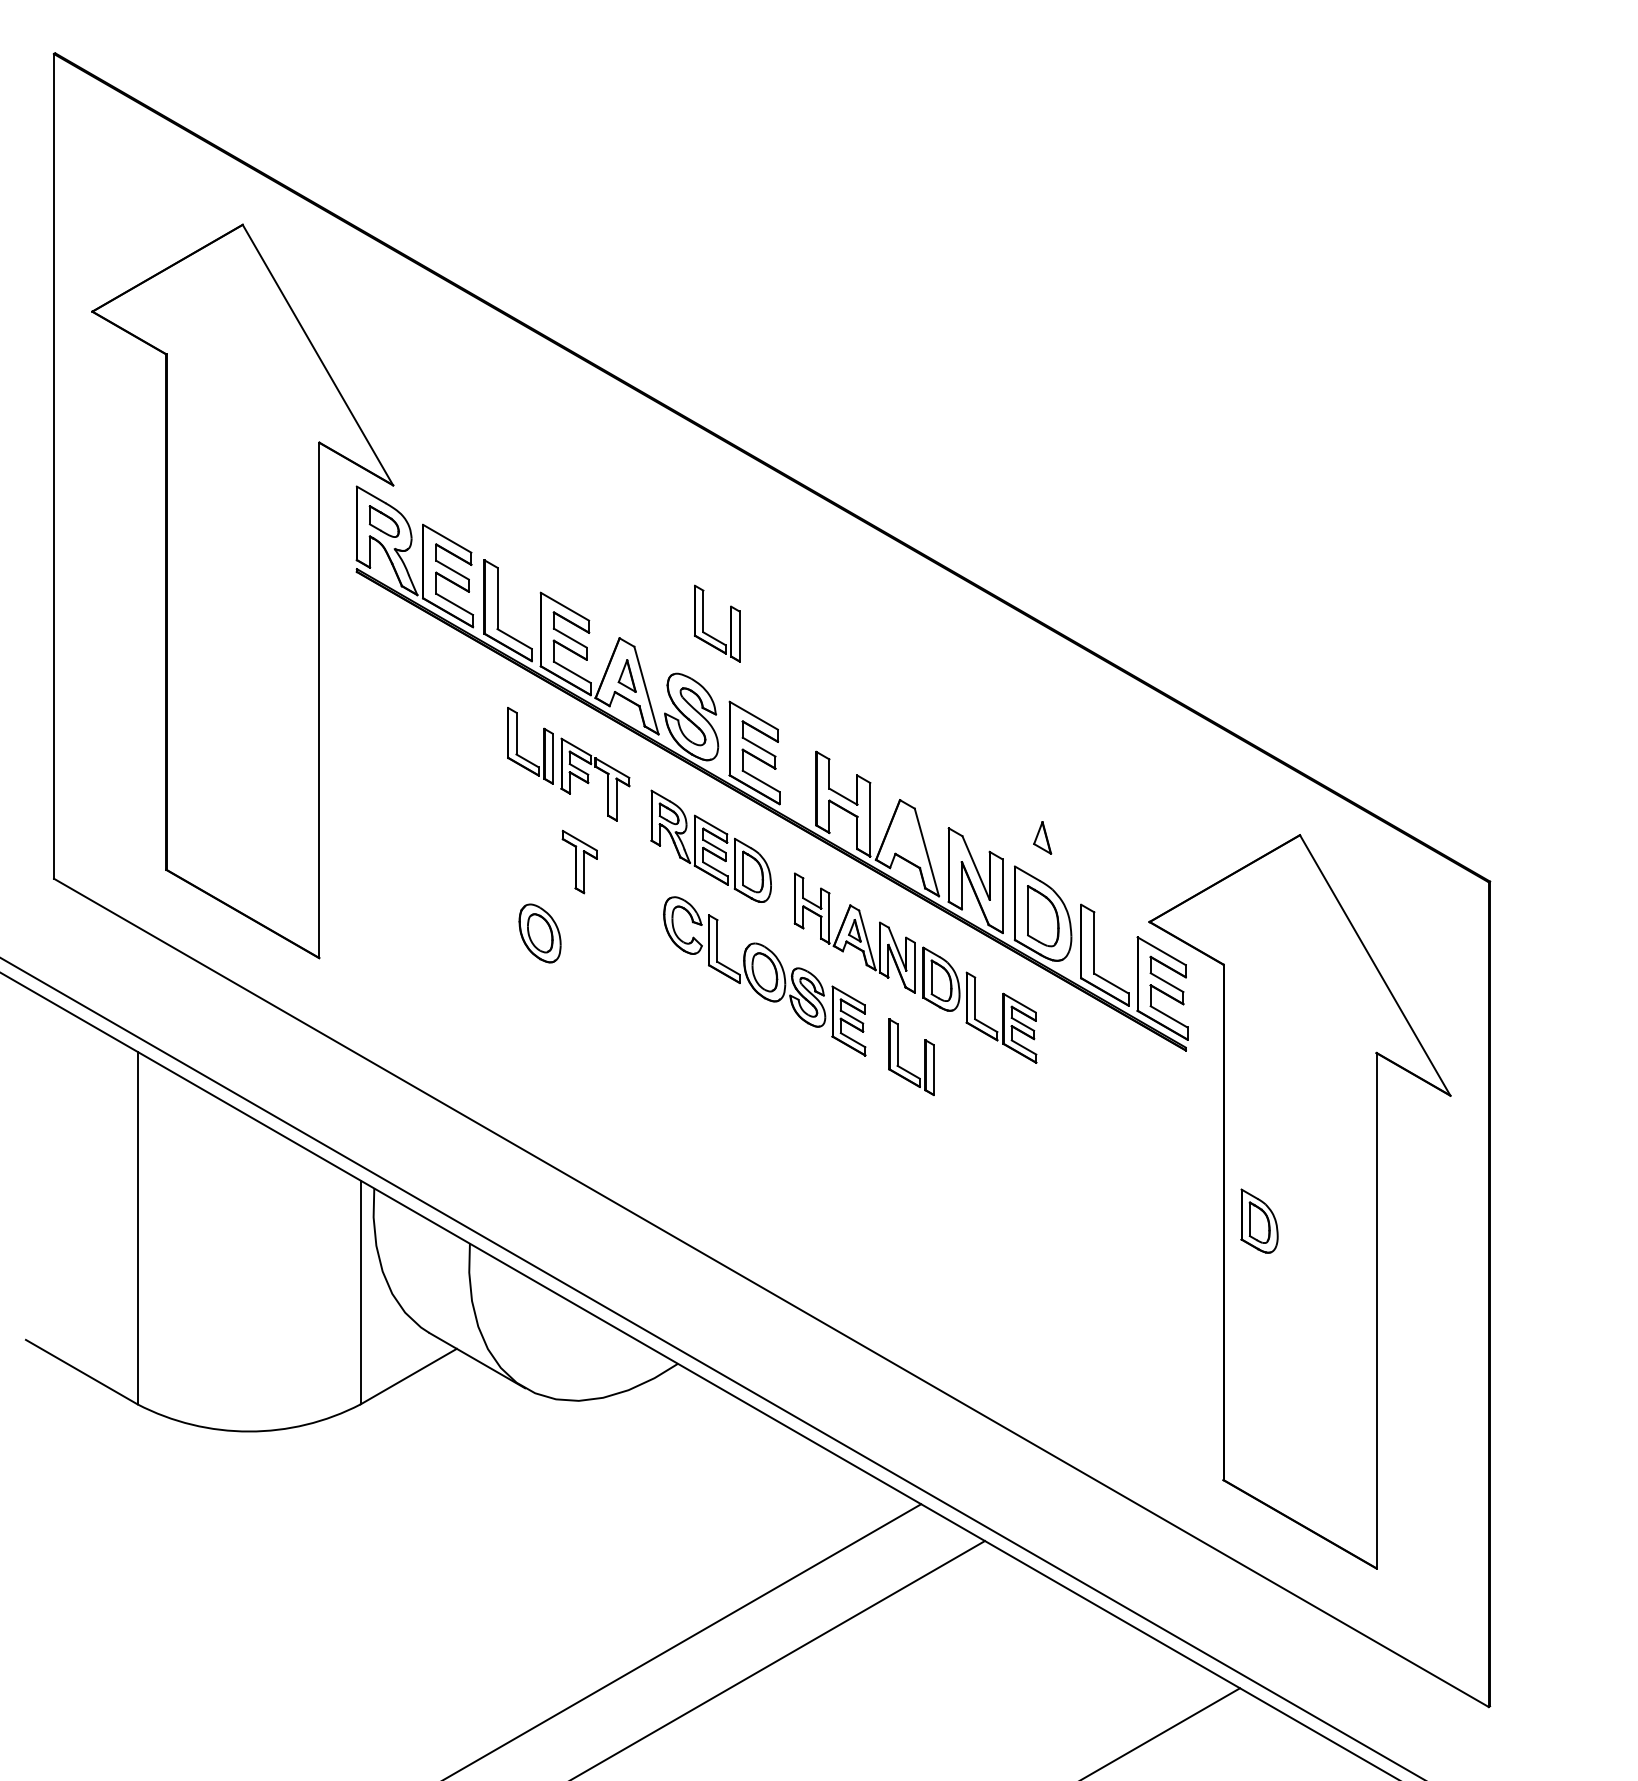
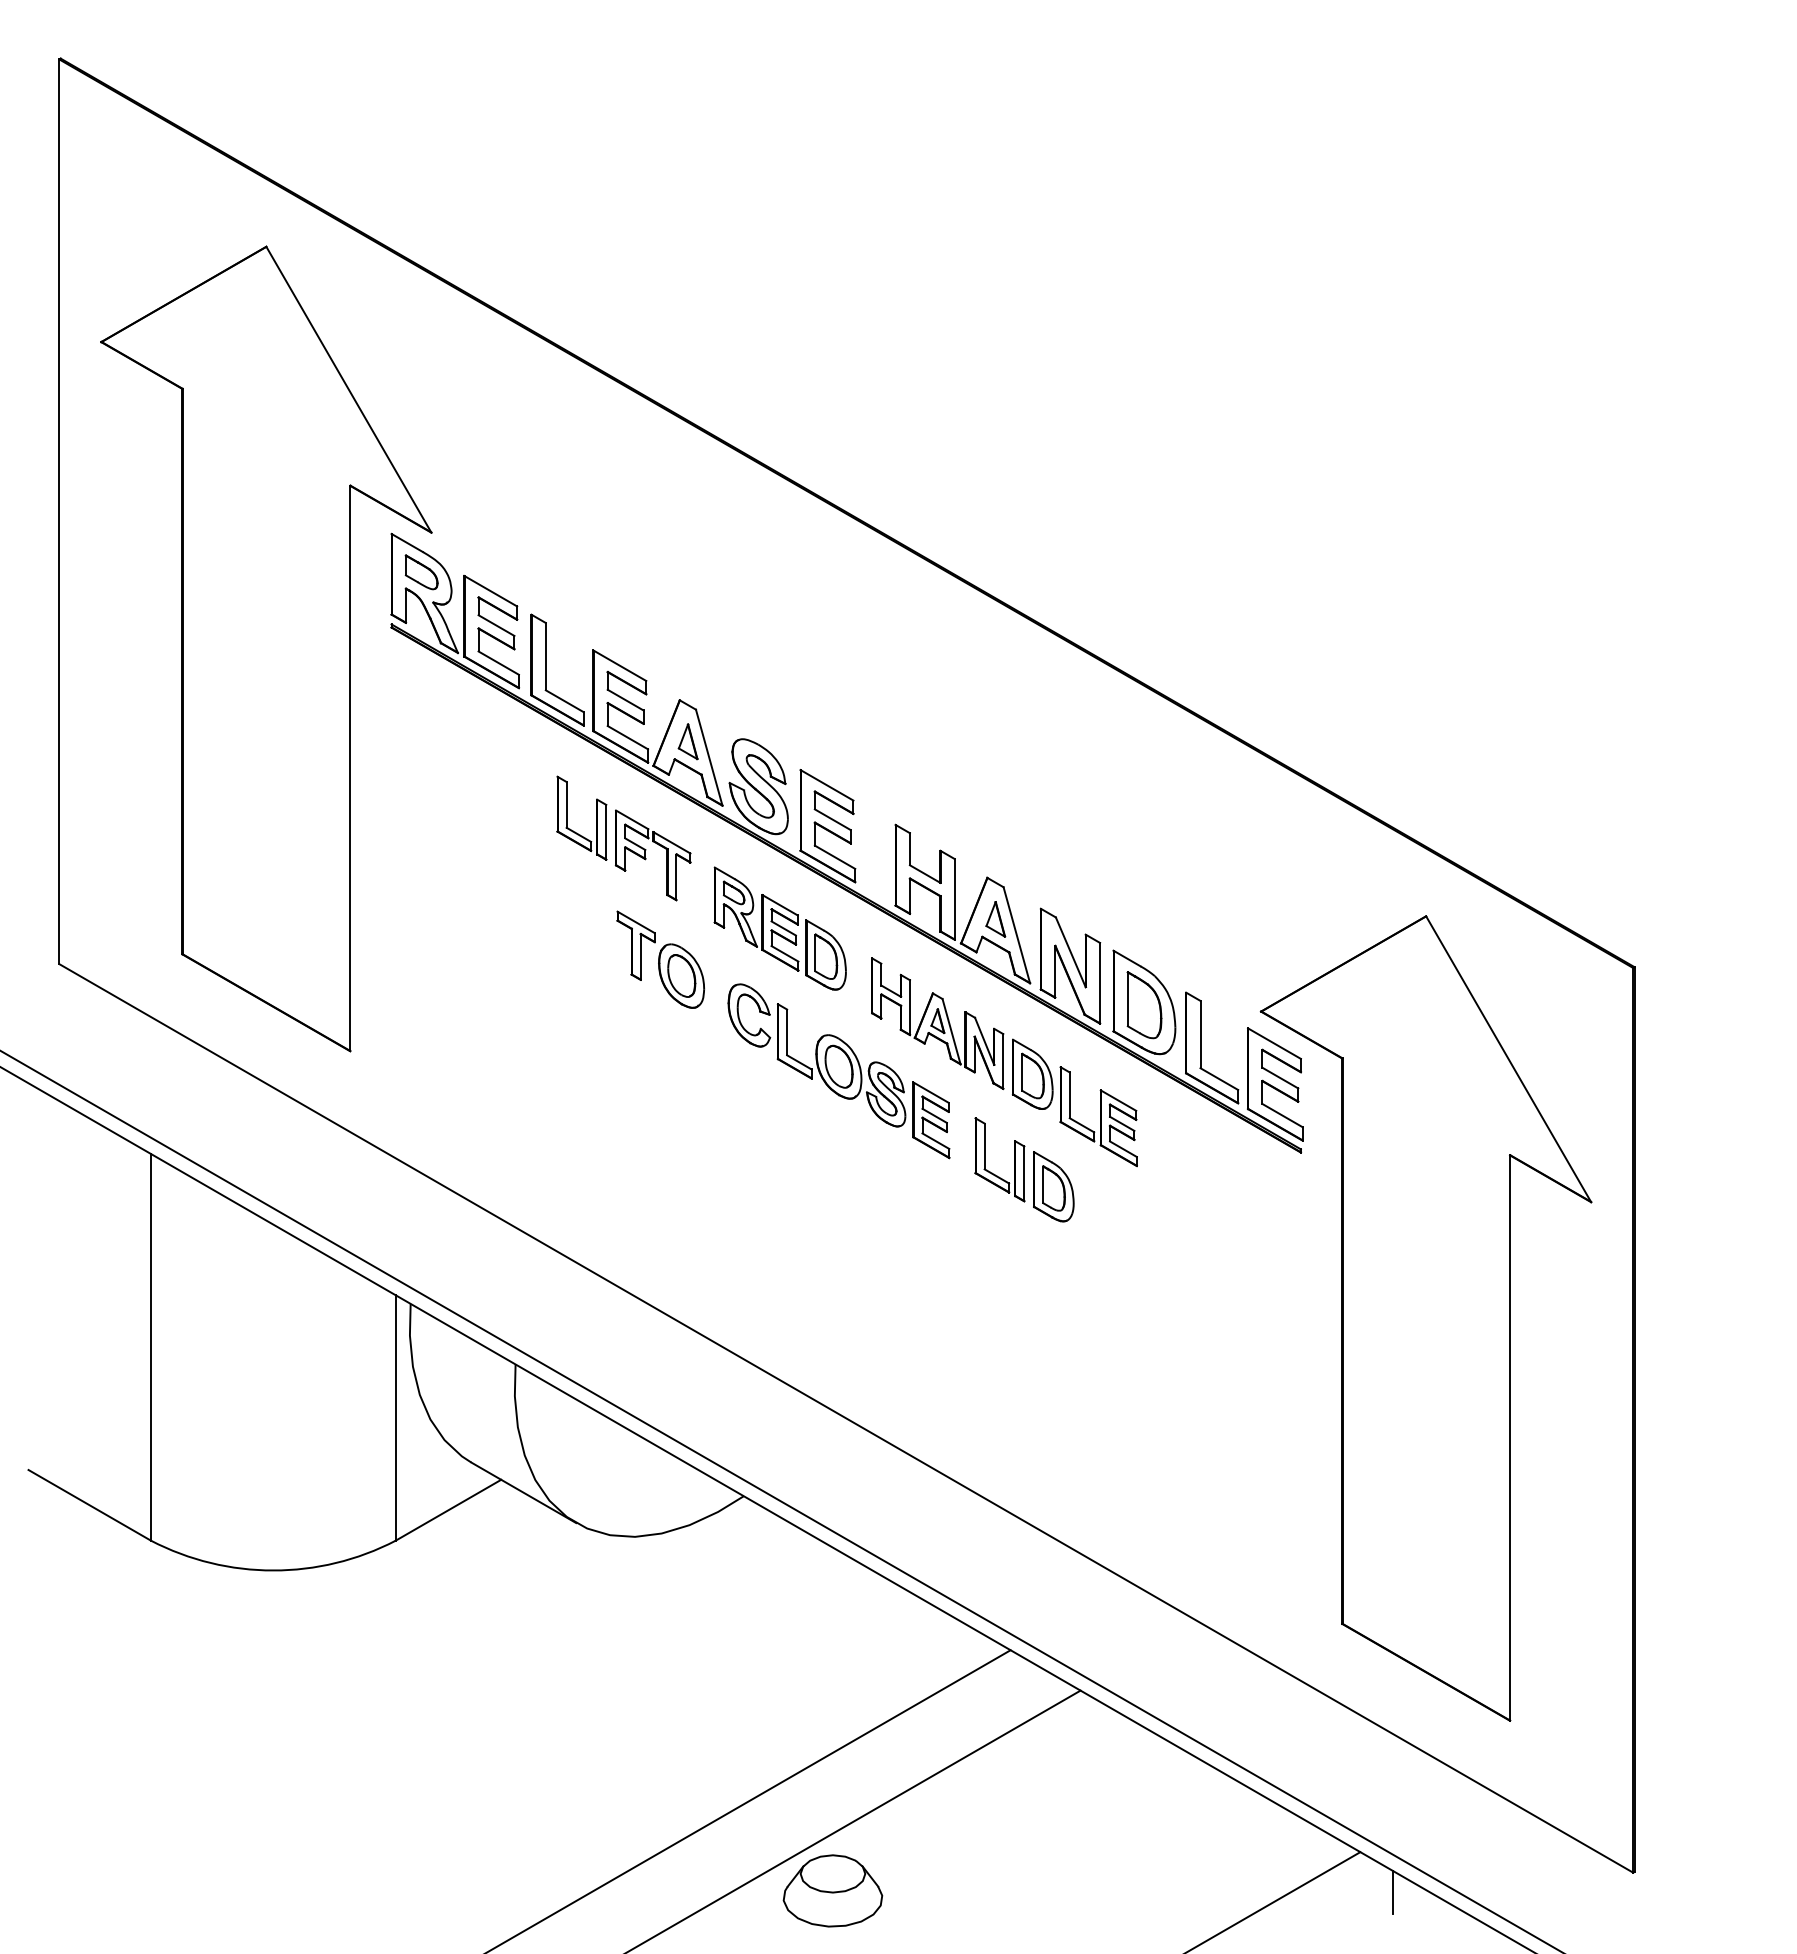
part: (704, 622) -> (772, 683), removed
part: (1042, 838) -> (995, 919), moved
part: (540, 932) -> (681, 975), moved
part: (1259, 1220) -> (1053, 1186), moved
part: (758, 1723) -> (832, 1890), added
line: (1269, 1725) -> (1392, 1892), added

